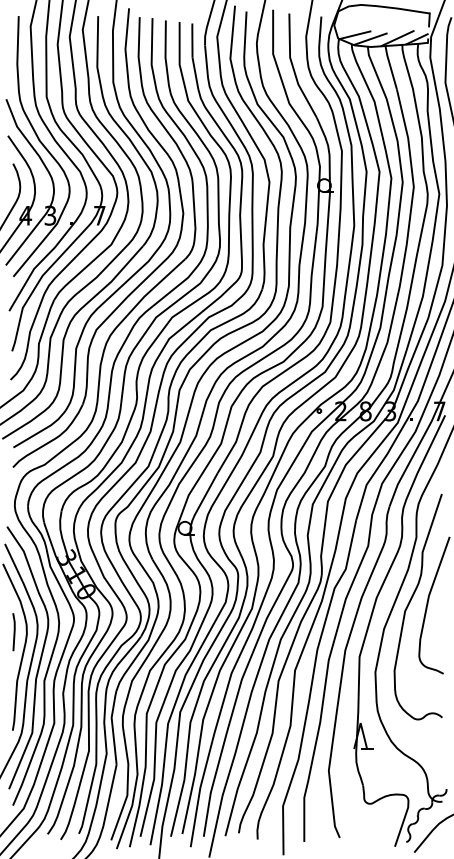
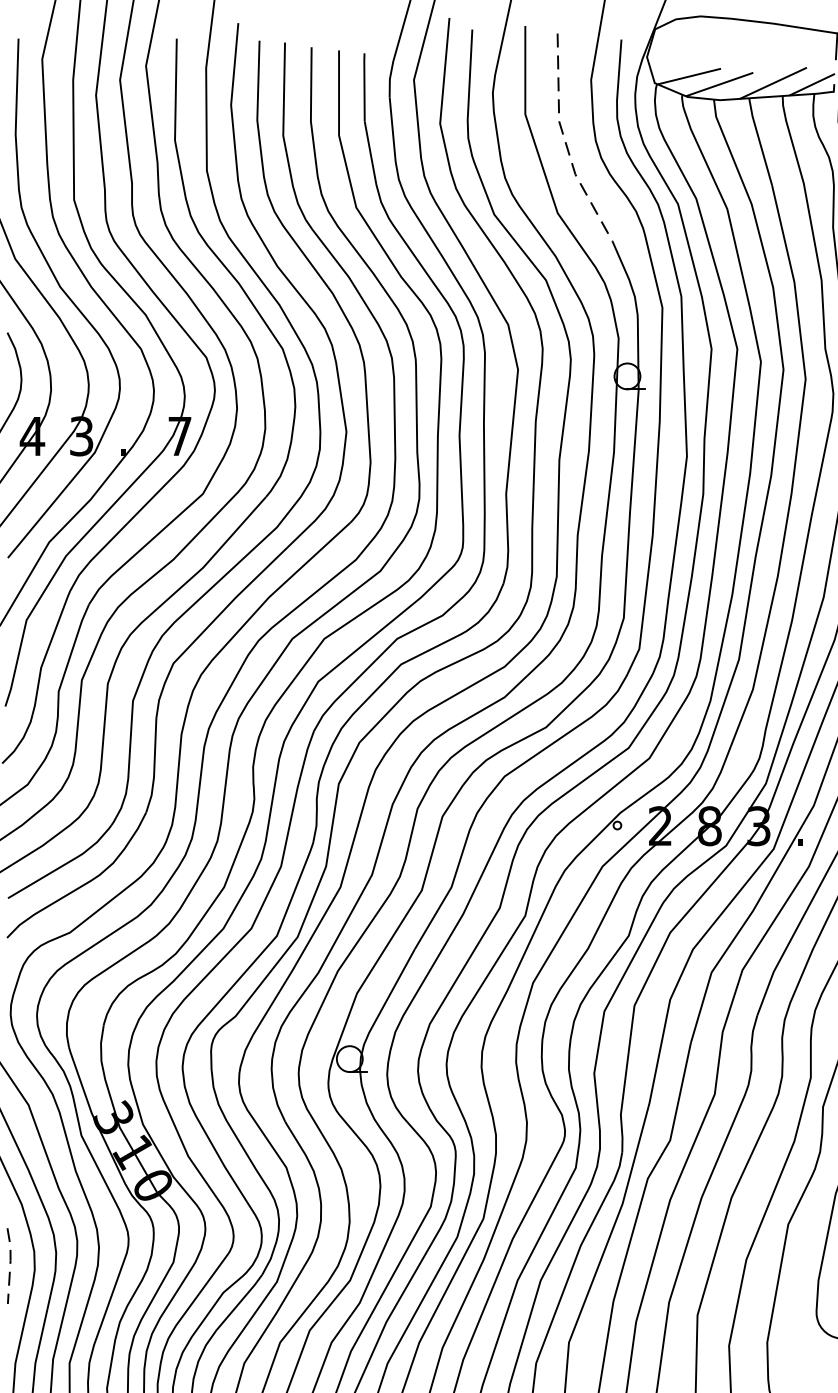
line: (293, 68) -> (565, 143), solid -> dashed
line: (14, 630) -> (10, 1262), solid -> dashed

